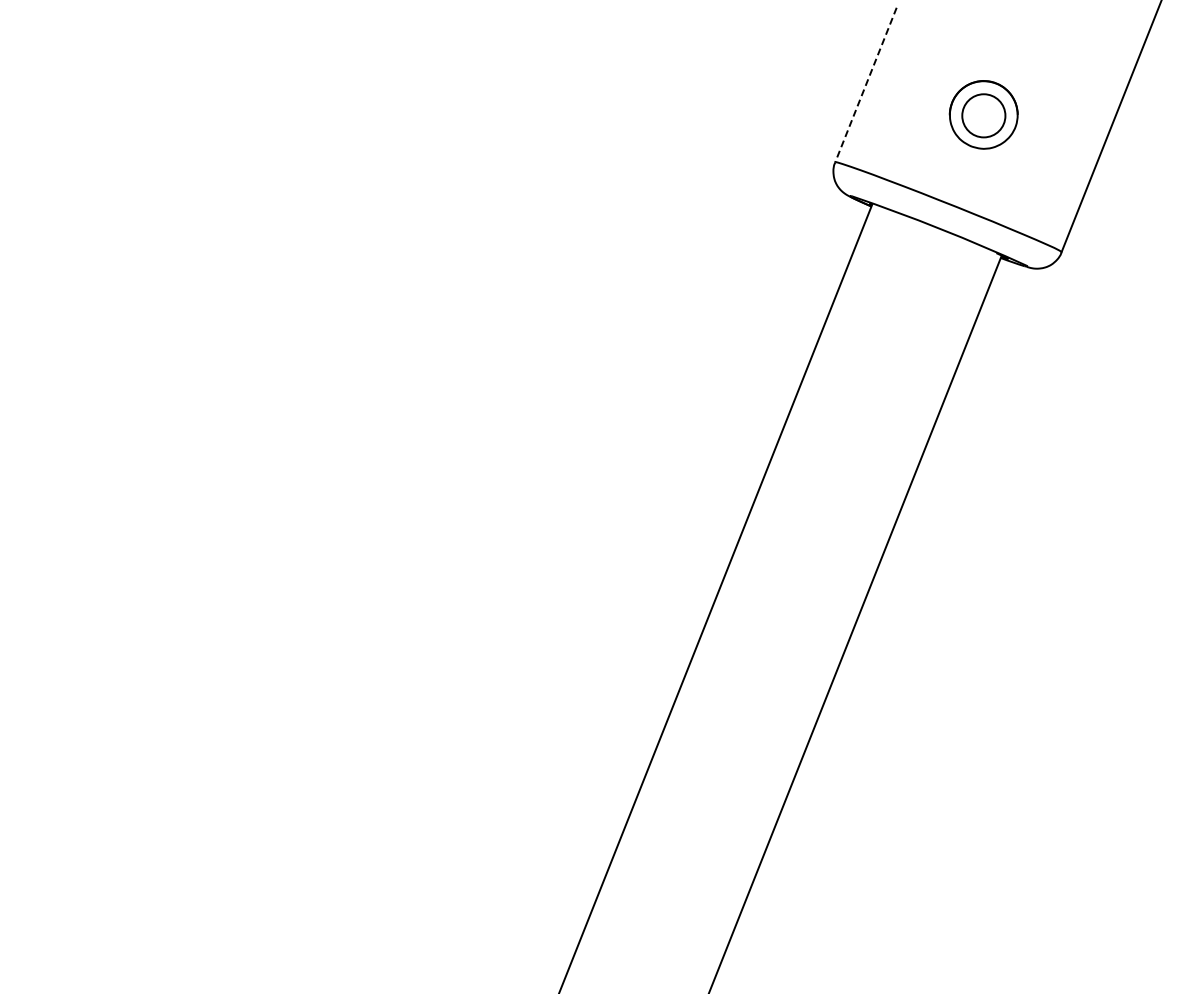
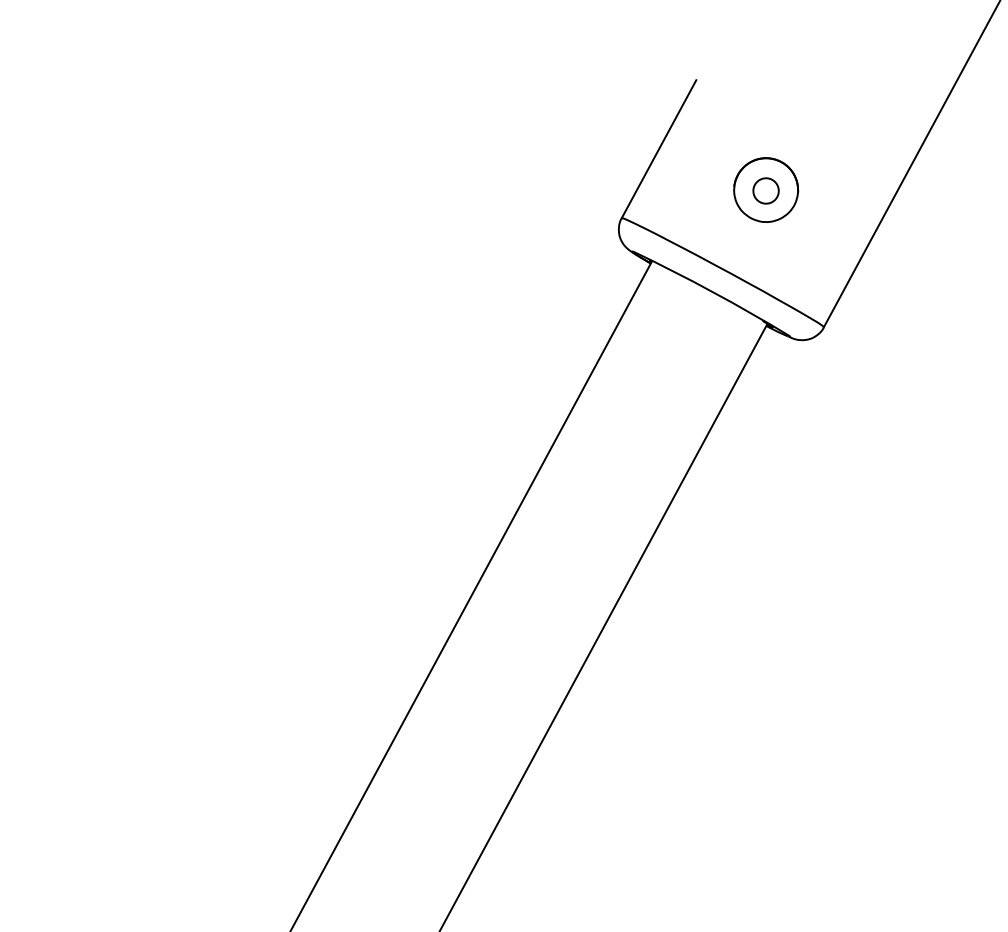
line: (865, 85) -> (658, 149), dashed -> solid
circle: (983, 115) -> (765, 190), size x0.62

